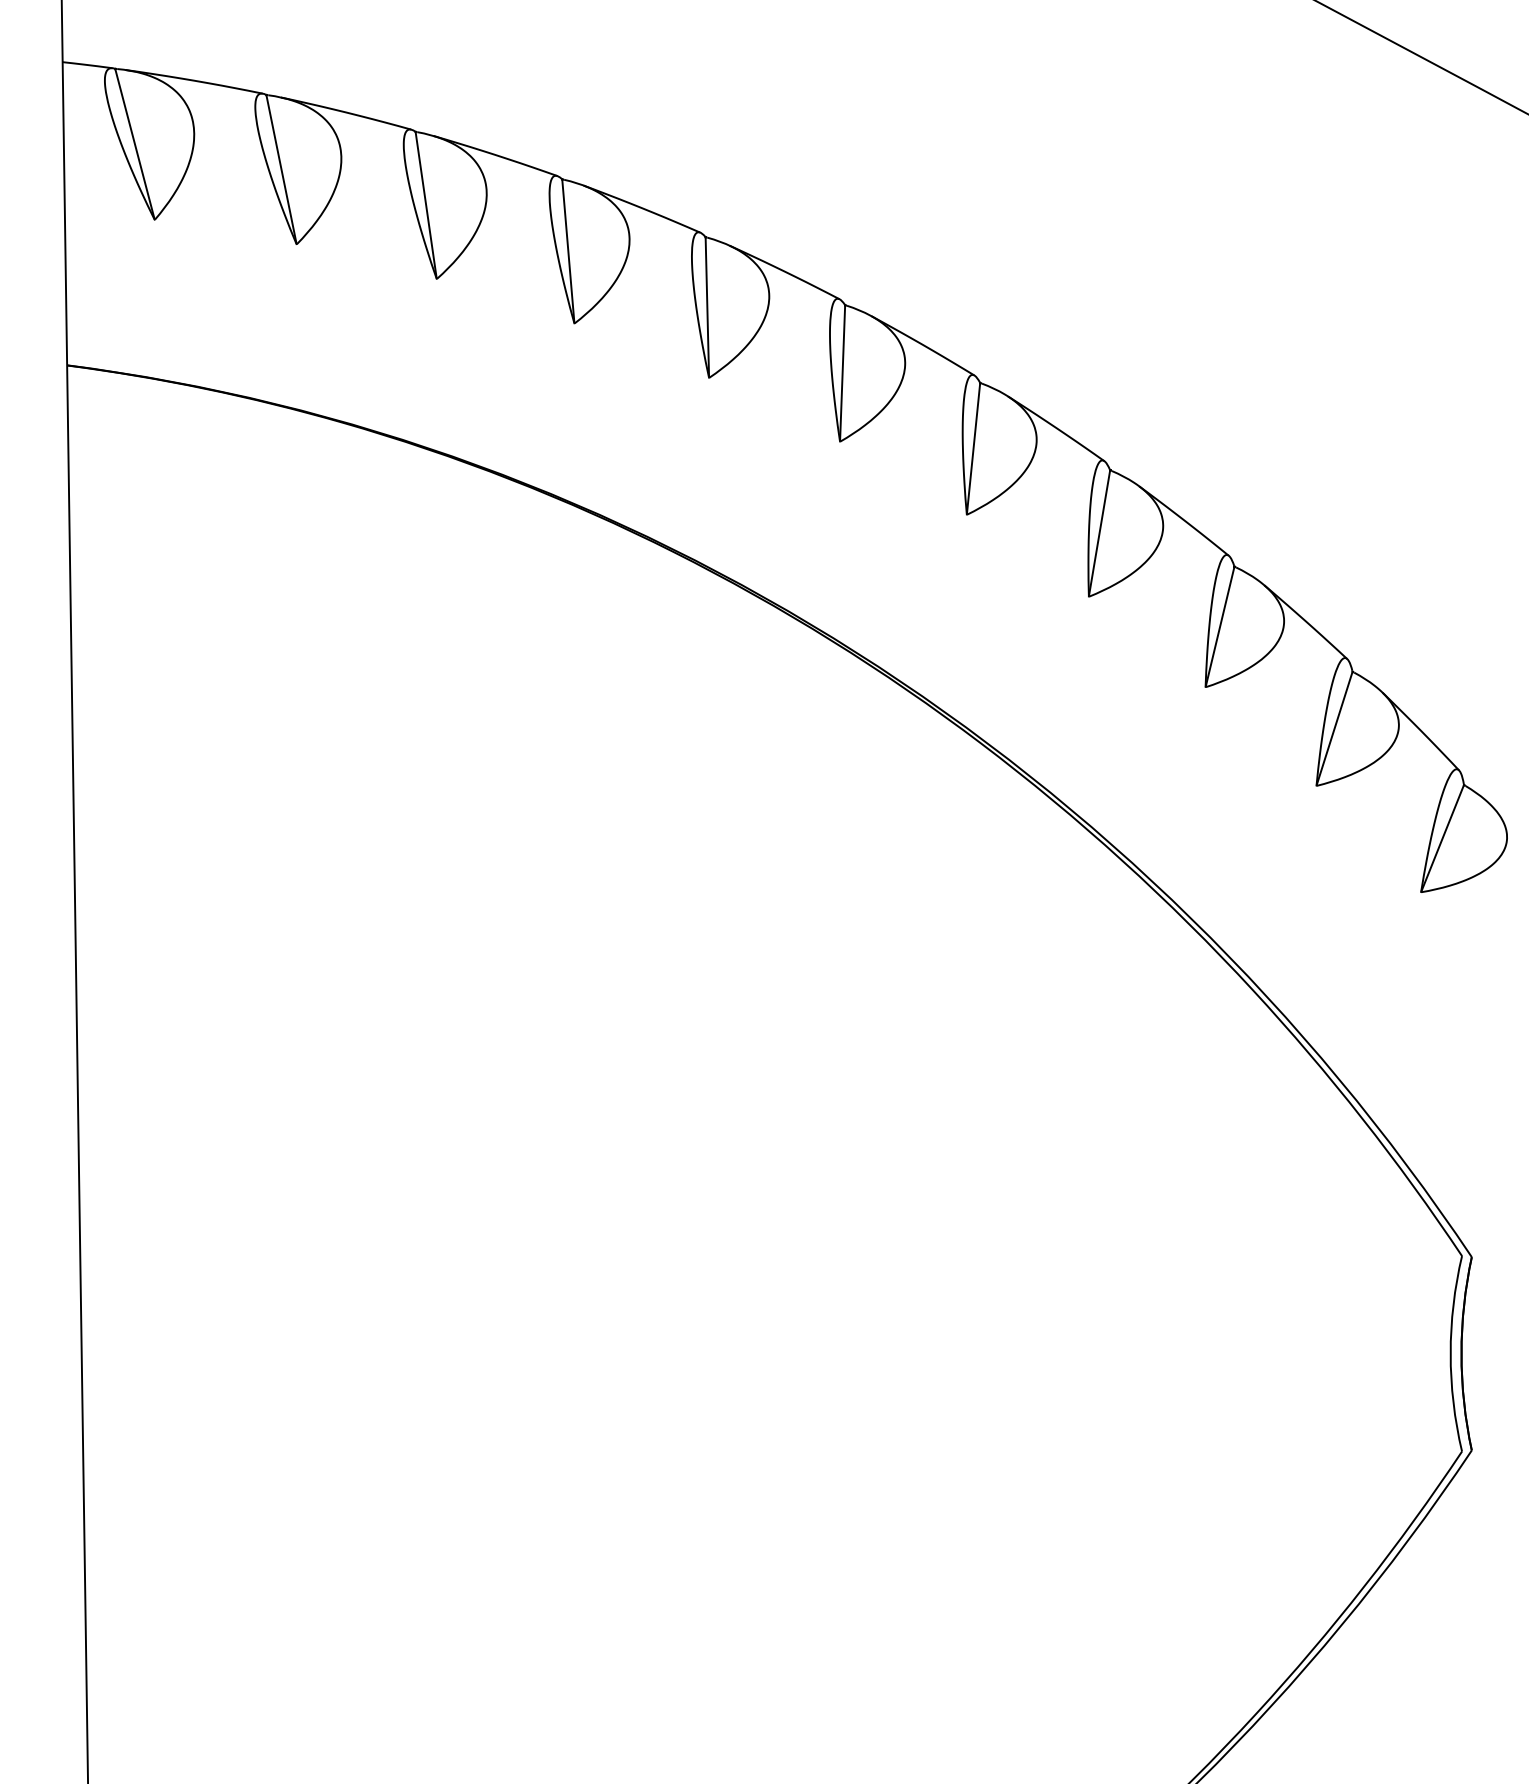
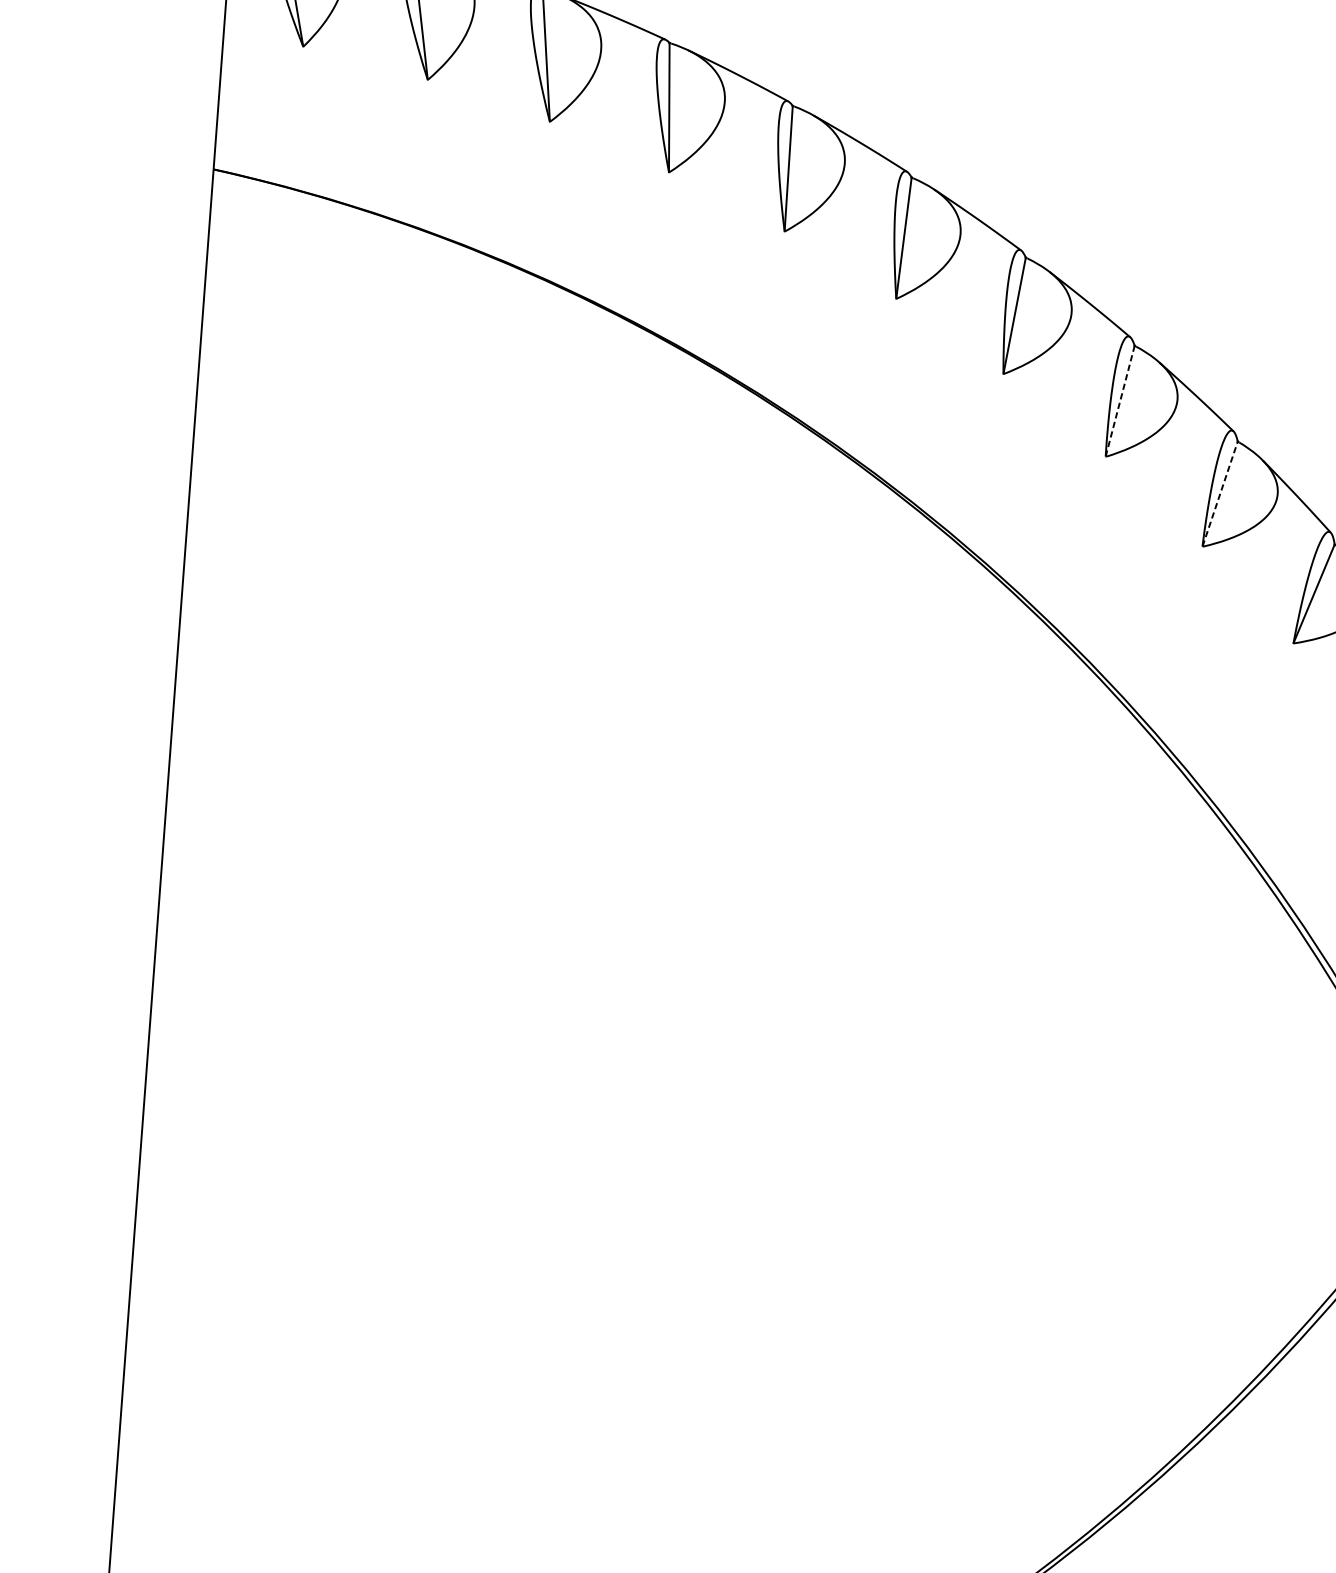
line: (1099, 533) -> (1120, 401), solid -> dashed
line: (1220, 626) -> (1220, 493), solid -> dashed

